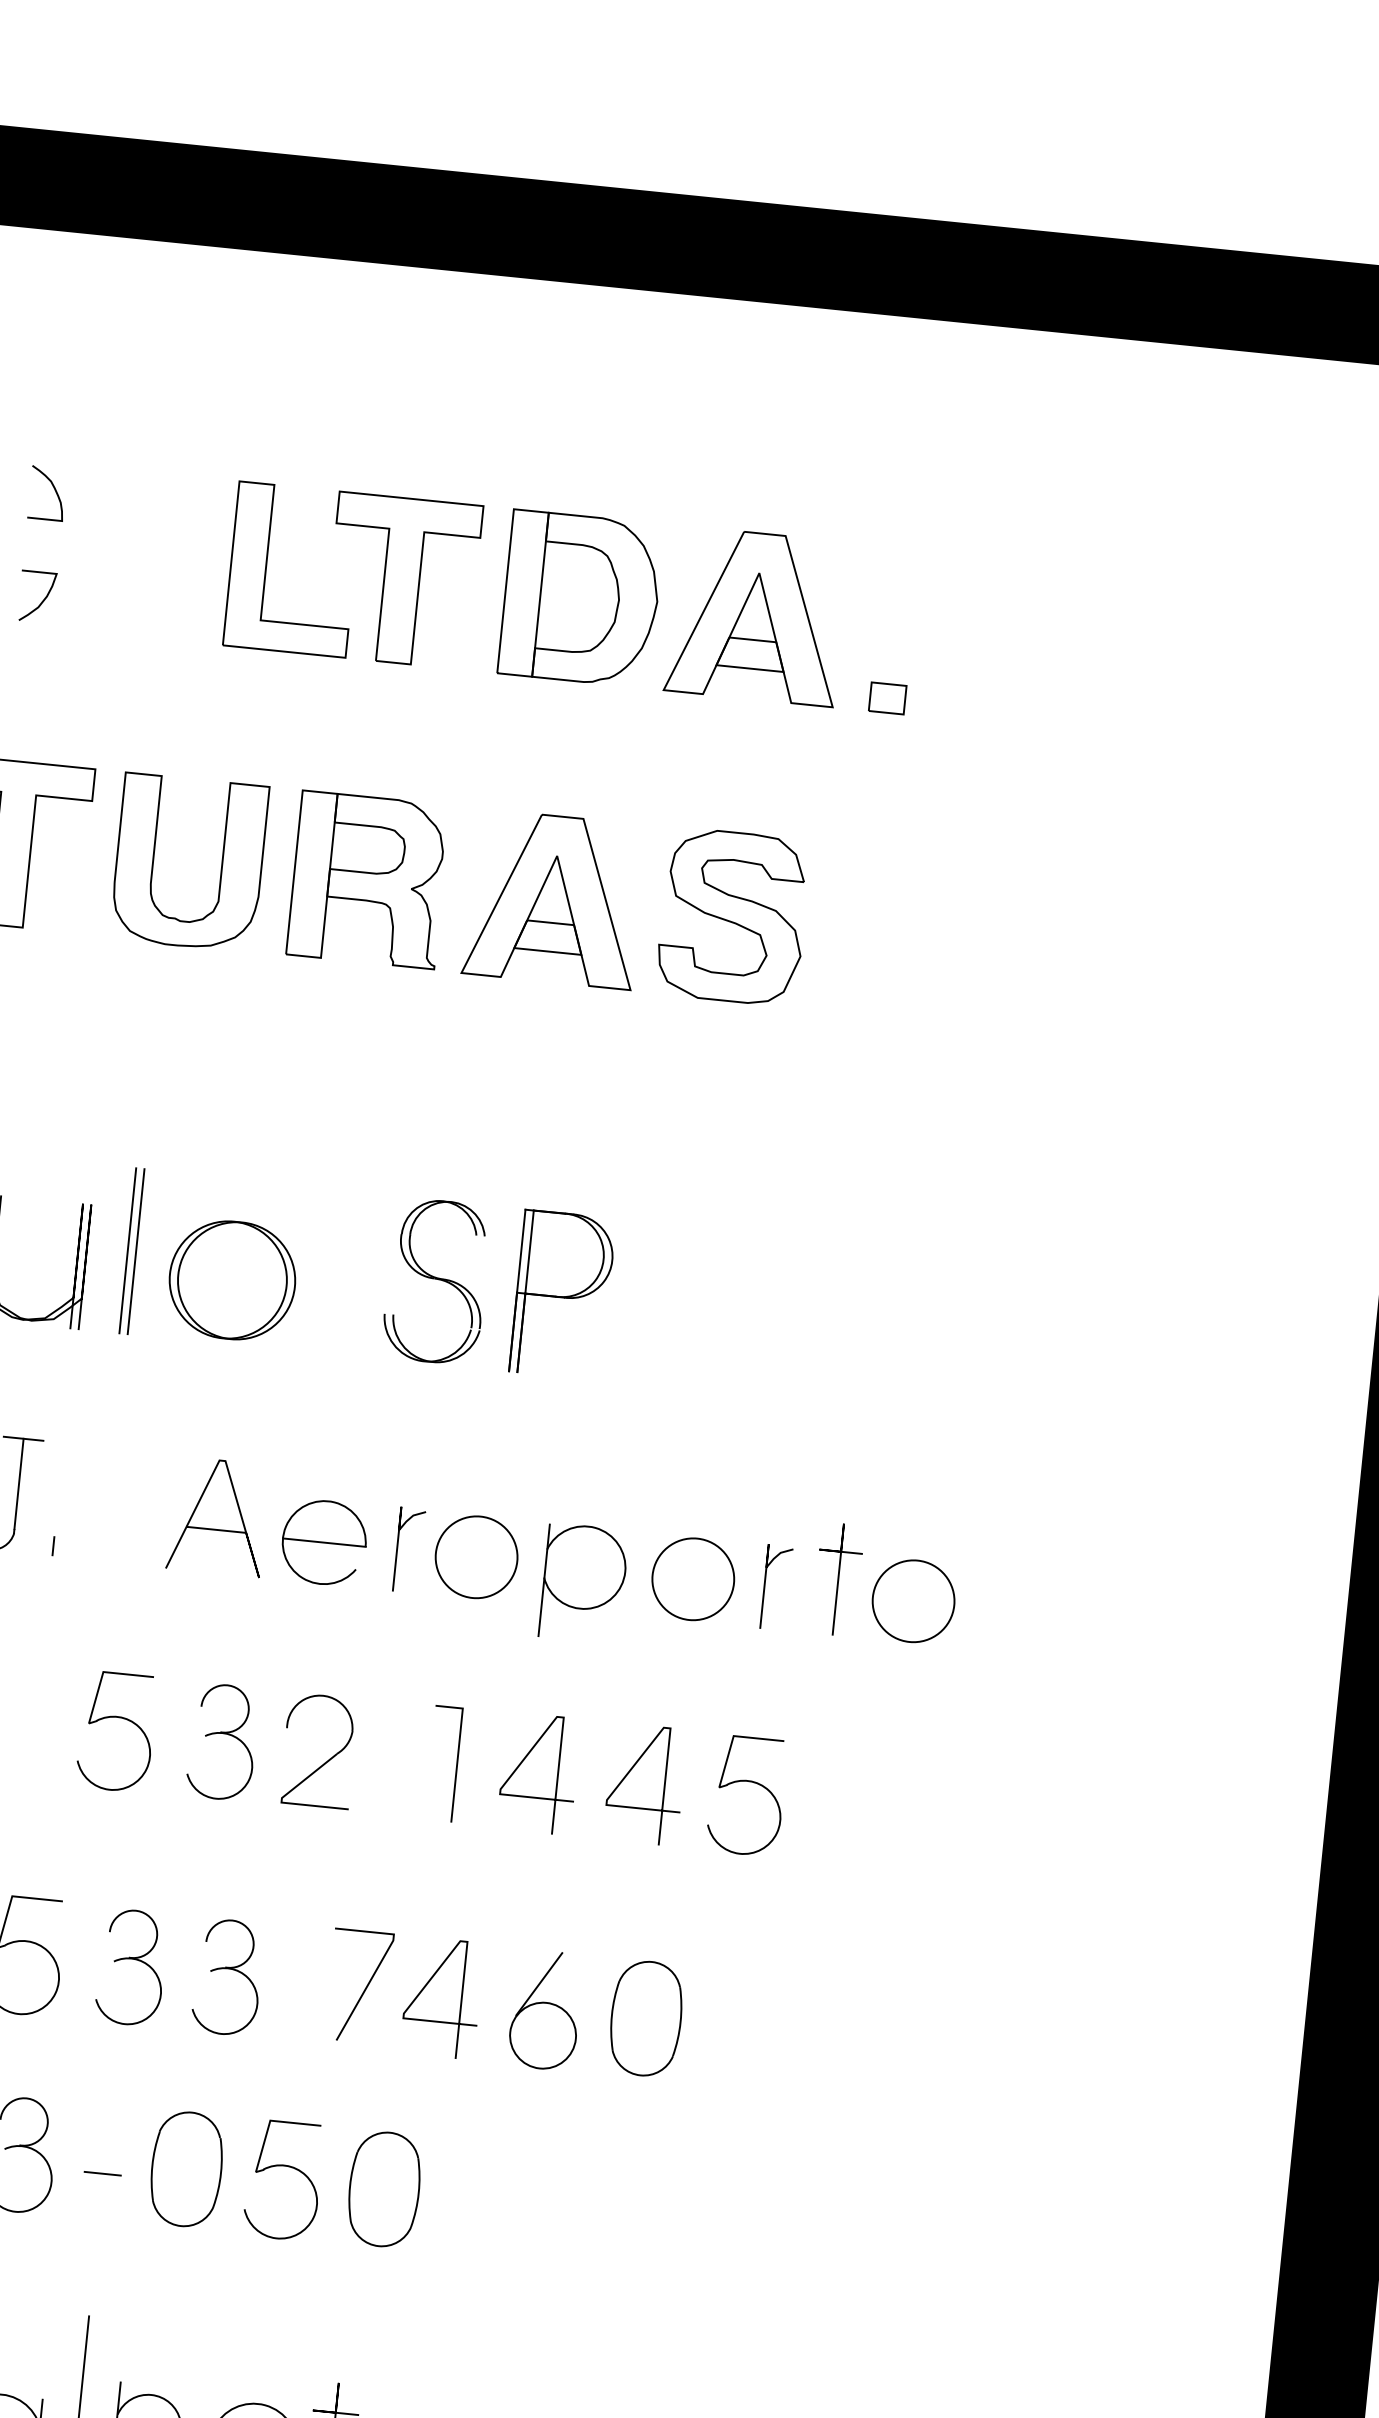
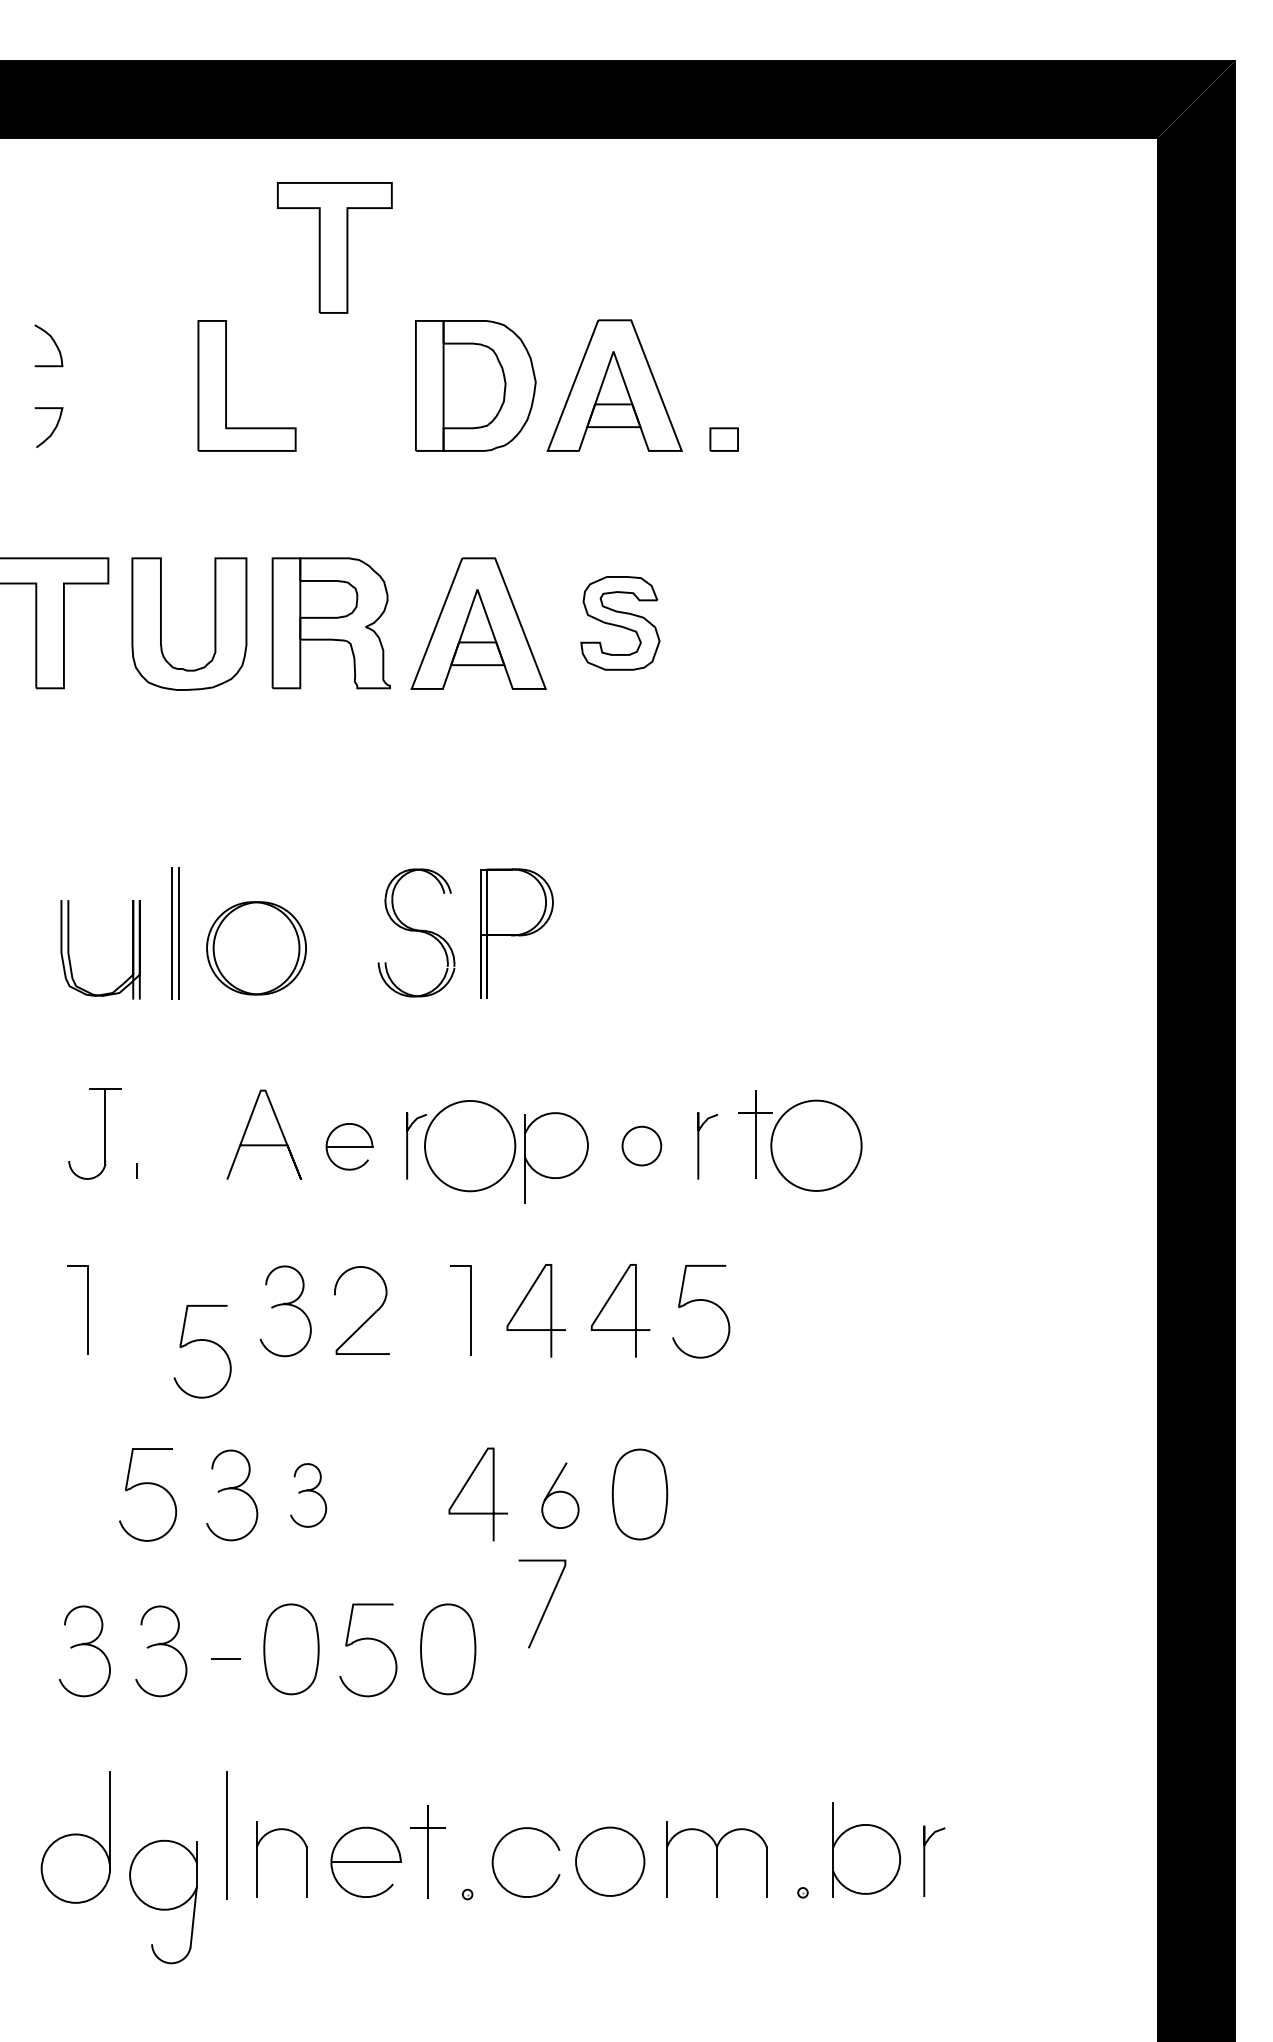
part: (402, 580) -> (334, 247), moved
part: (733, 917) -> (620, 623), size x0.7
part: (324, 1542) -> (349, 1146), size x0.7
circle: (475, 1556) -> (469, 1145), size x1.4
circle: (692, 1578) -> (641, 1145), size x0.6
circle: (913, 1600) -> (816, 1145), size x1.4
part: (121, 1719) -> (205, 1341), moved
part: (227, 1977) -> (308, 1495), size x0.7
line: (364, 1988) -> (546, 1605), moved
part: (545, 2009) -> (560, 1495), size x0.7

